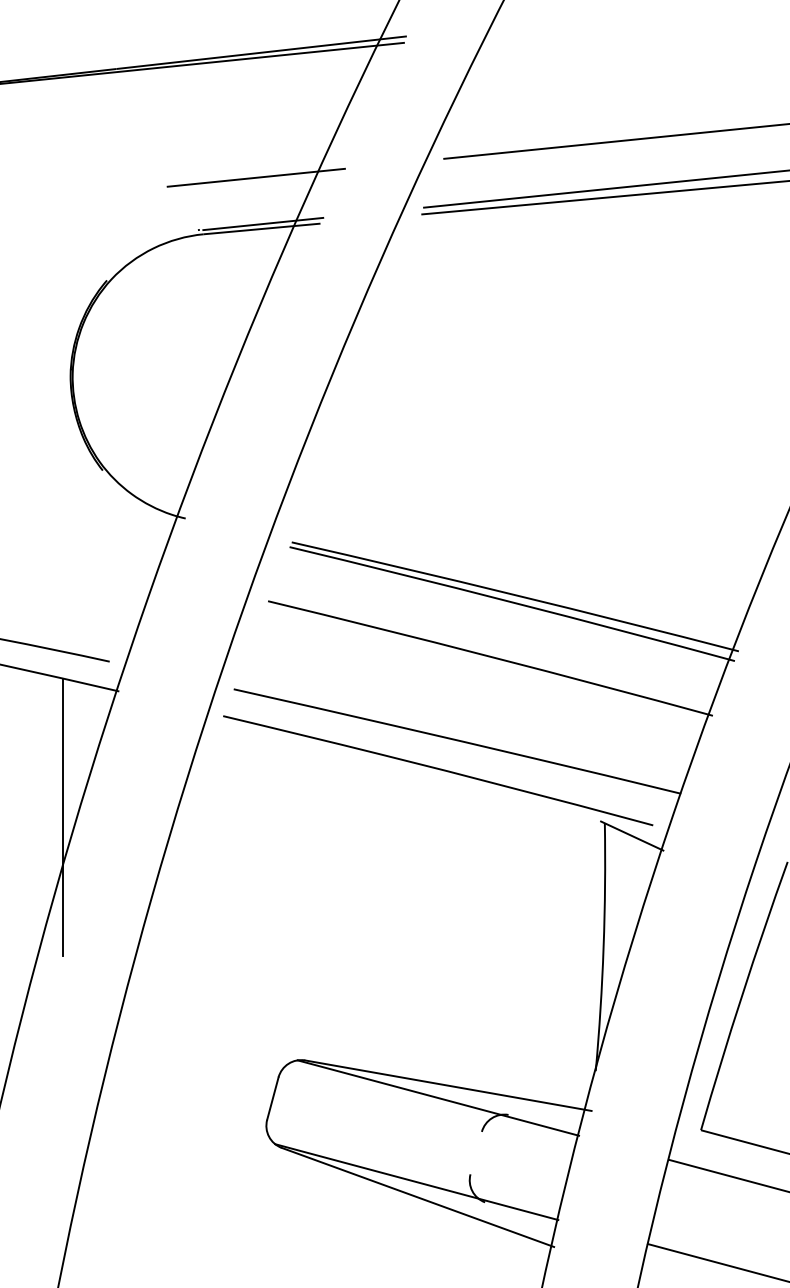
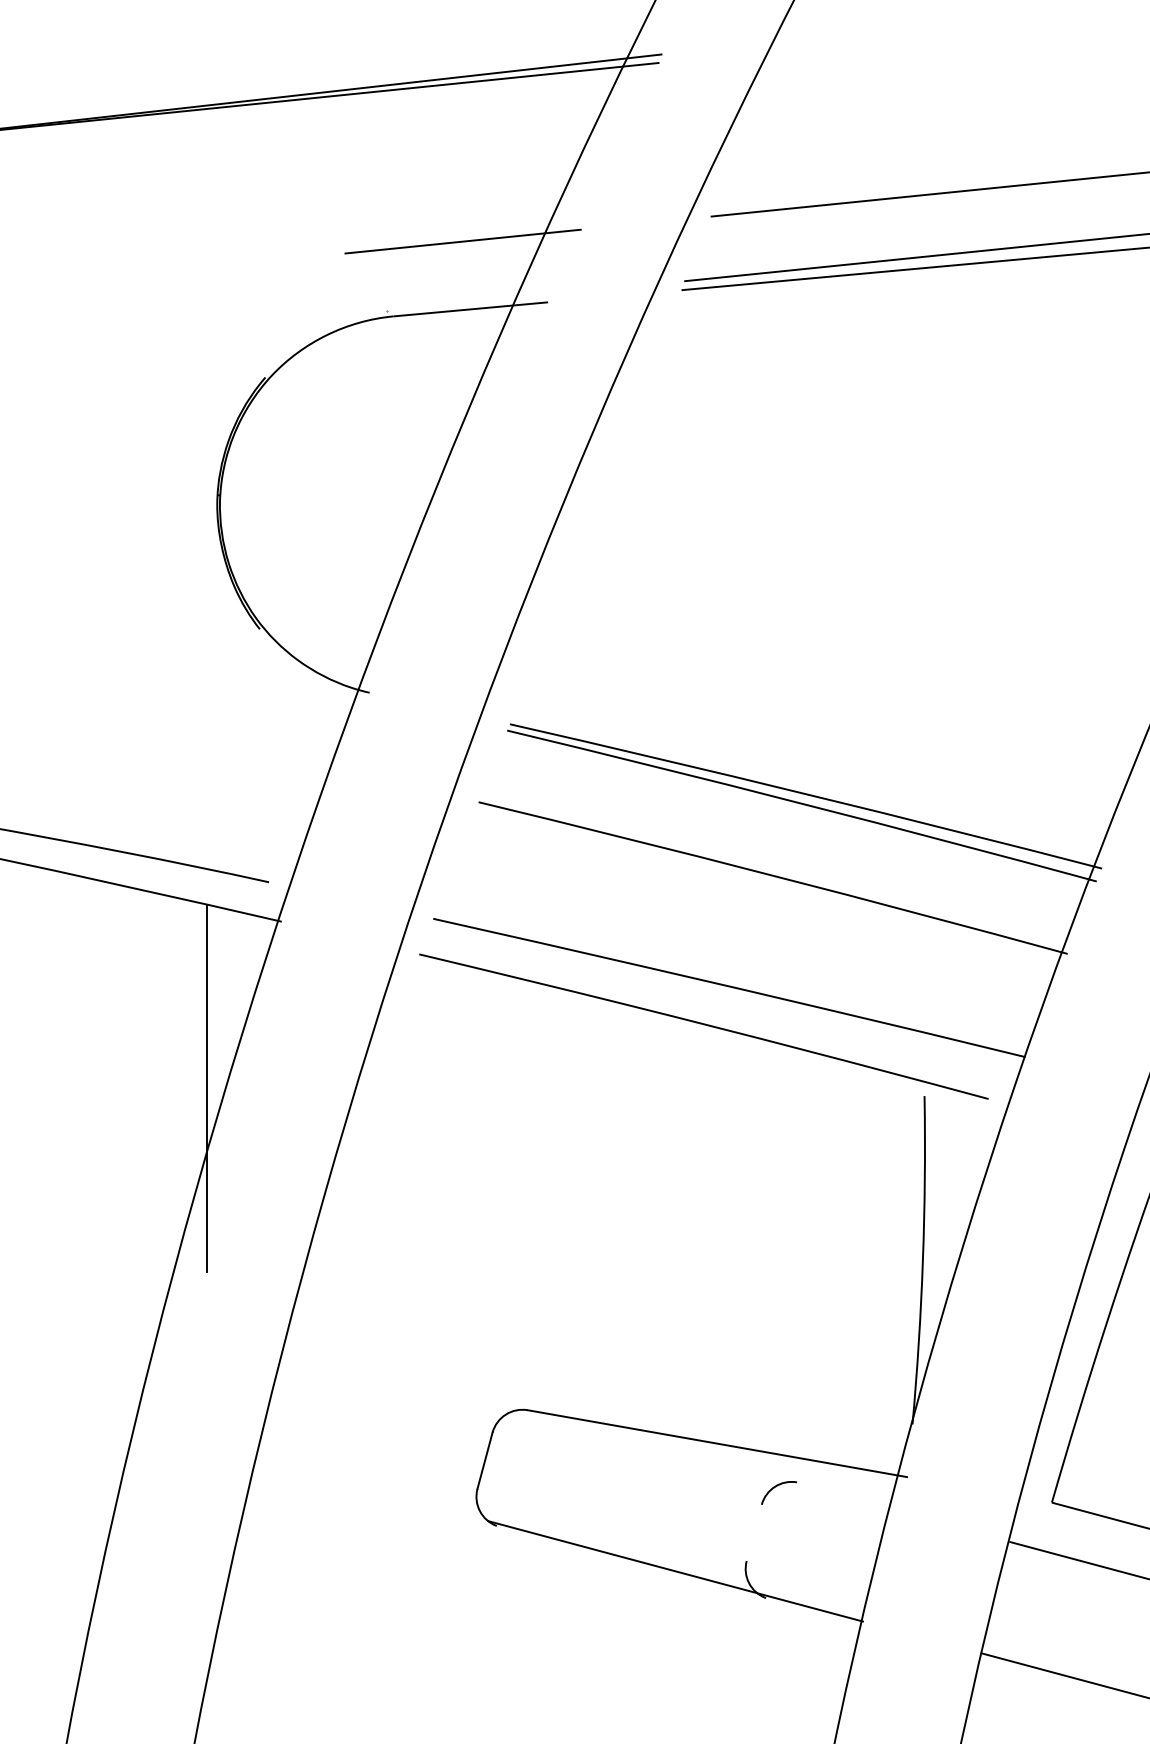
line: (262, 223) -> (471, 302), removed
line: (631, 835) -> (960, 1112), removed
line: (437, 1097) -> (703, 1459), removed
line: (417, 1197) -> (676, 1591), removed

